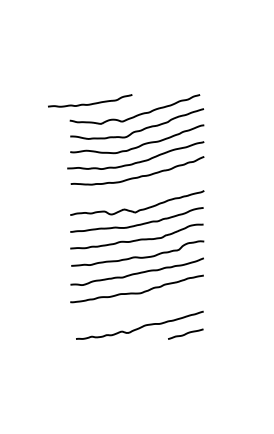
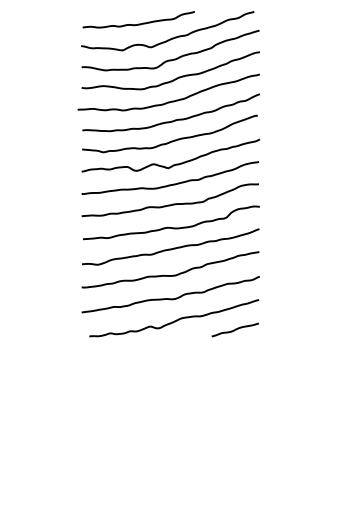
curve: (90, 103) -> (139, 23), moved
curve: (137, 191) -> (171, 140), added
curve: (137, 310) -> (171, 298), added

